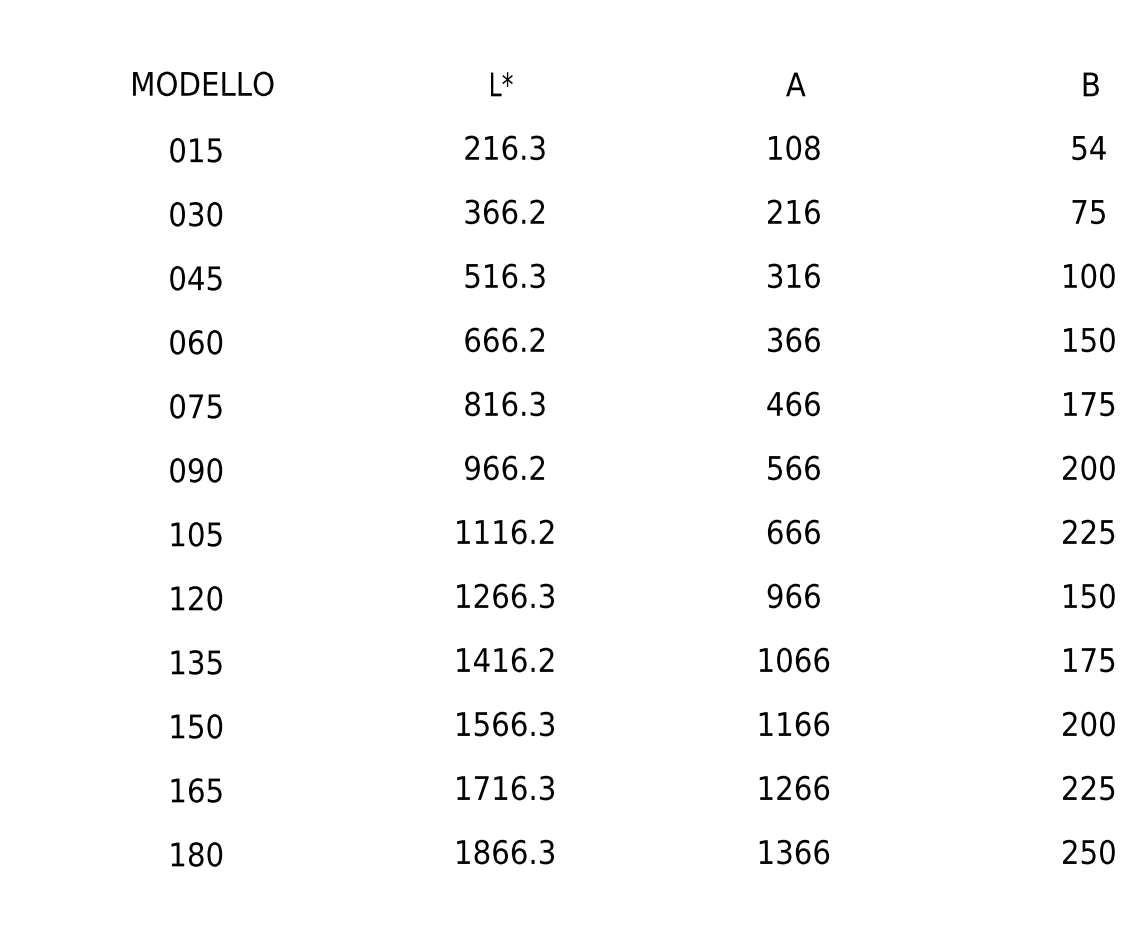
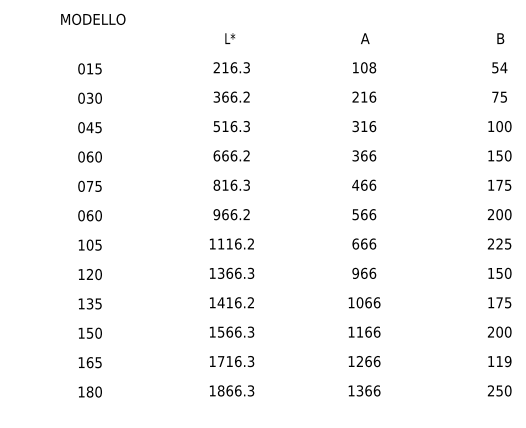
text: (203, 81) -> (93, 18), moved
text: (194, 469) -> (89, 215), 090 -> 060
text: (482, 596) -> (221, 273), 1266.3 -> 1366.3
text: (1088, 787) -> (499, 361), 225 -> 119

